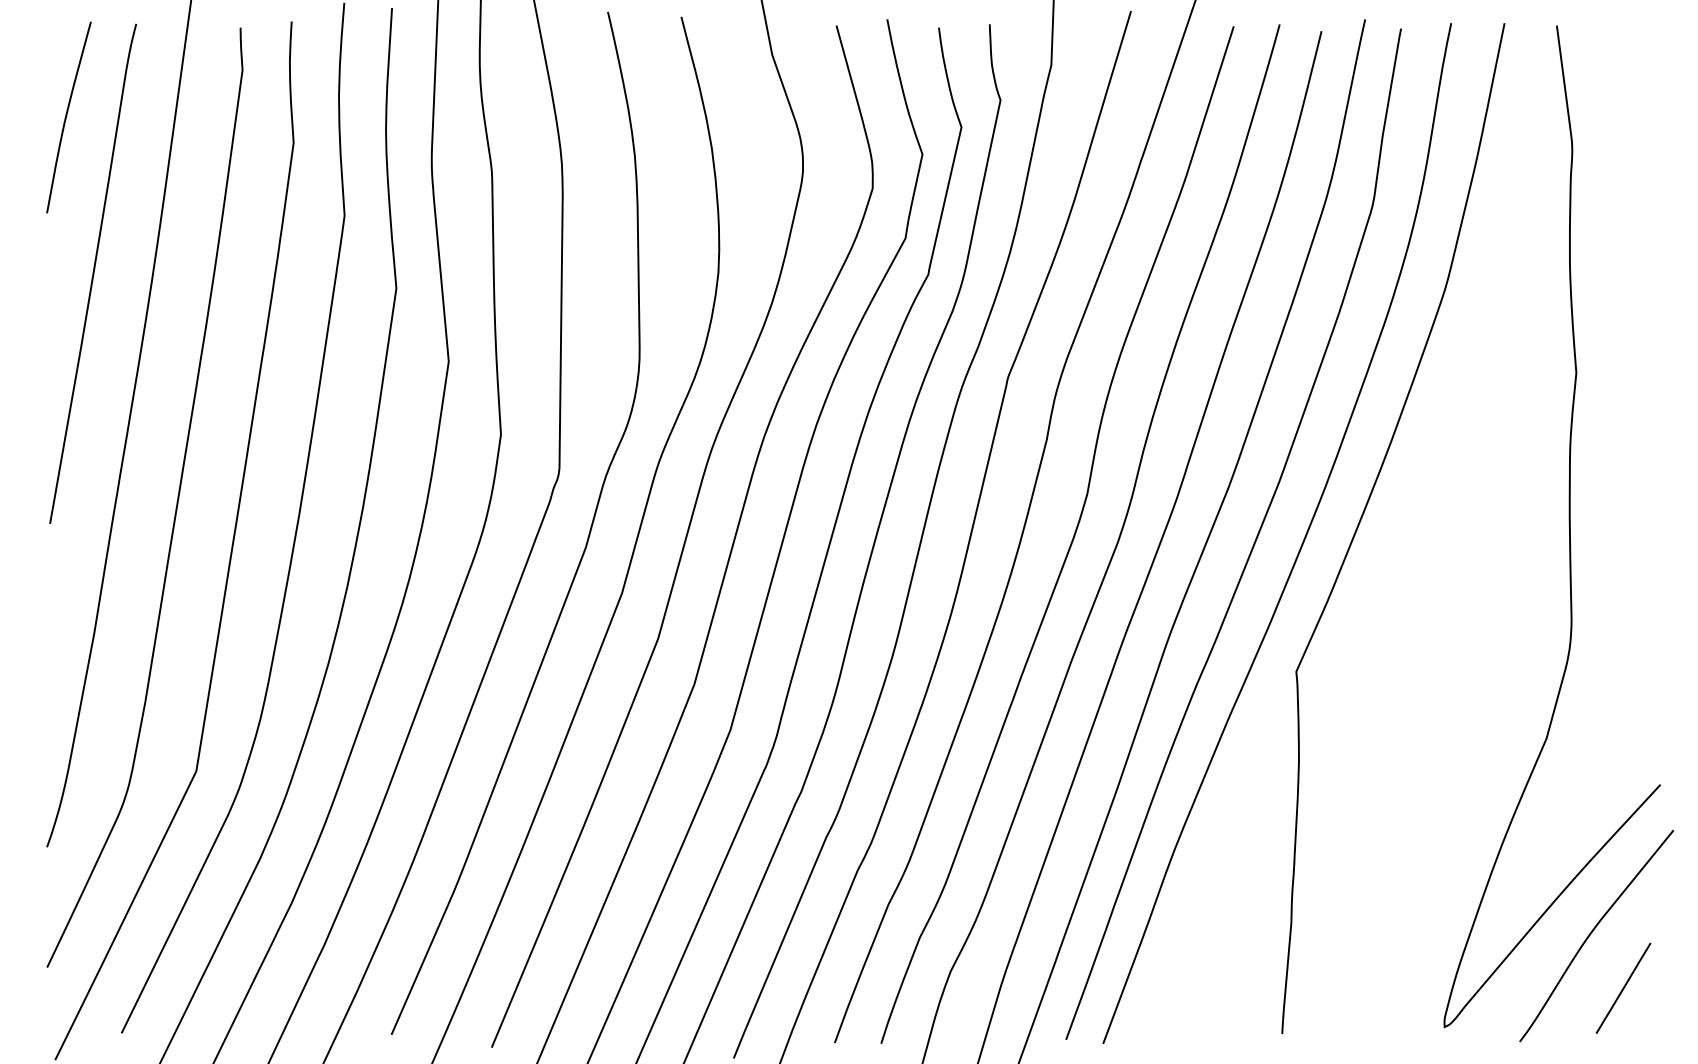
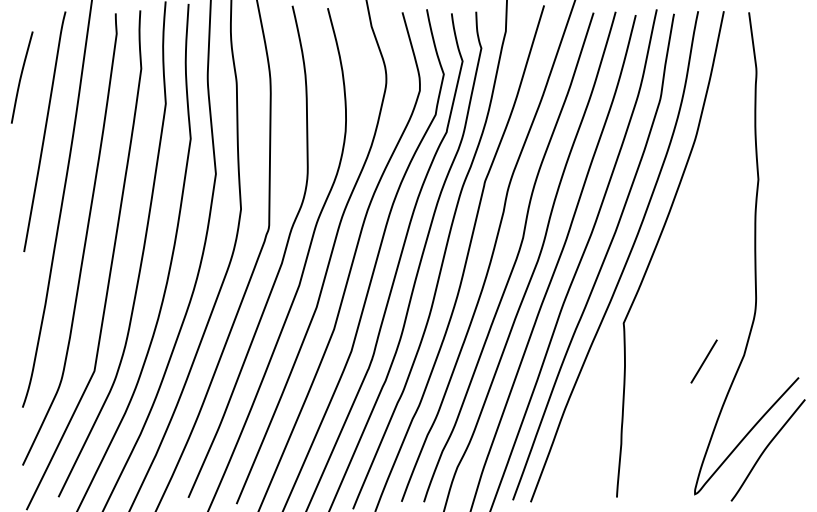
curve: (67, 117) -> (21, 77), moved
line: (1622, 988) -> (703, 361), moved

